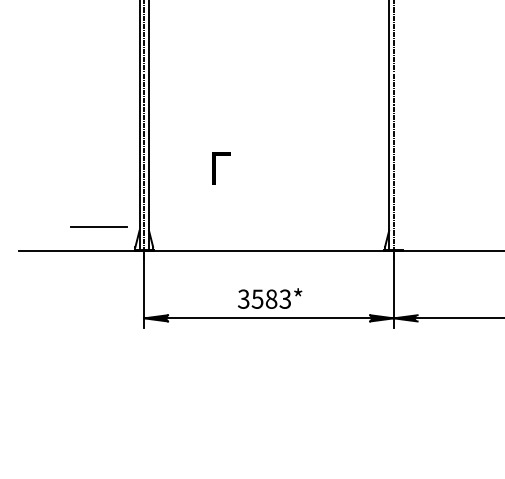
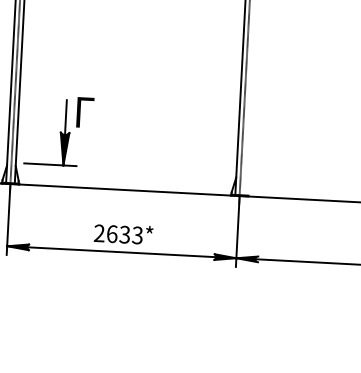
part: (195, 191) -> (60, 132), added
text: (257, 298) -> (112, 233), 3583* -> 2633*

